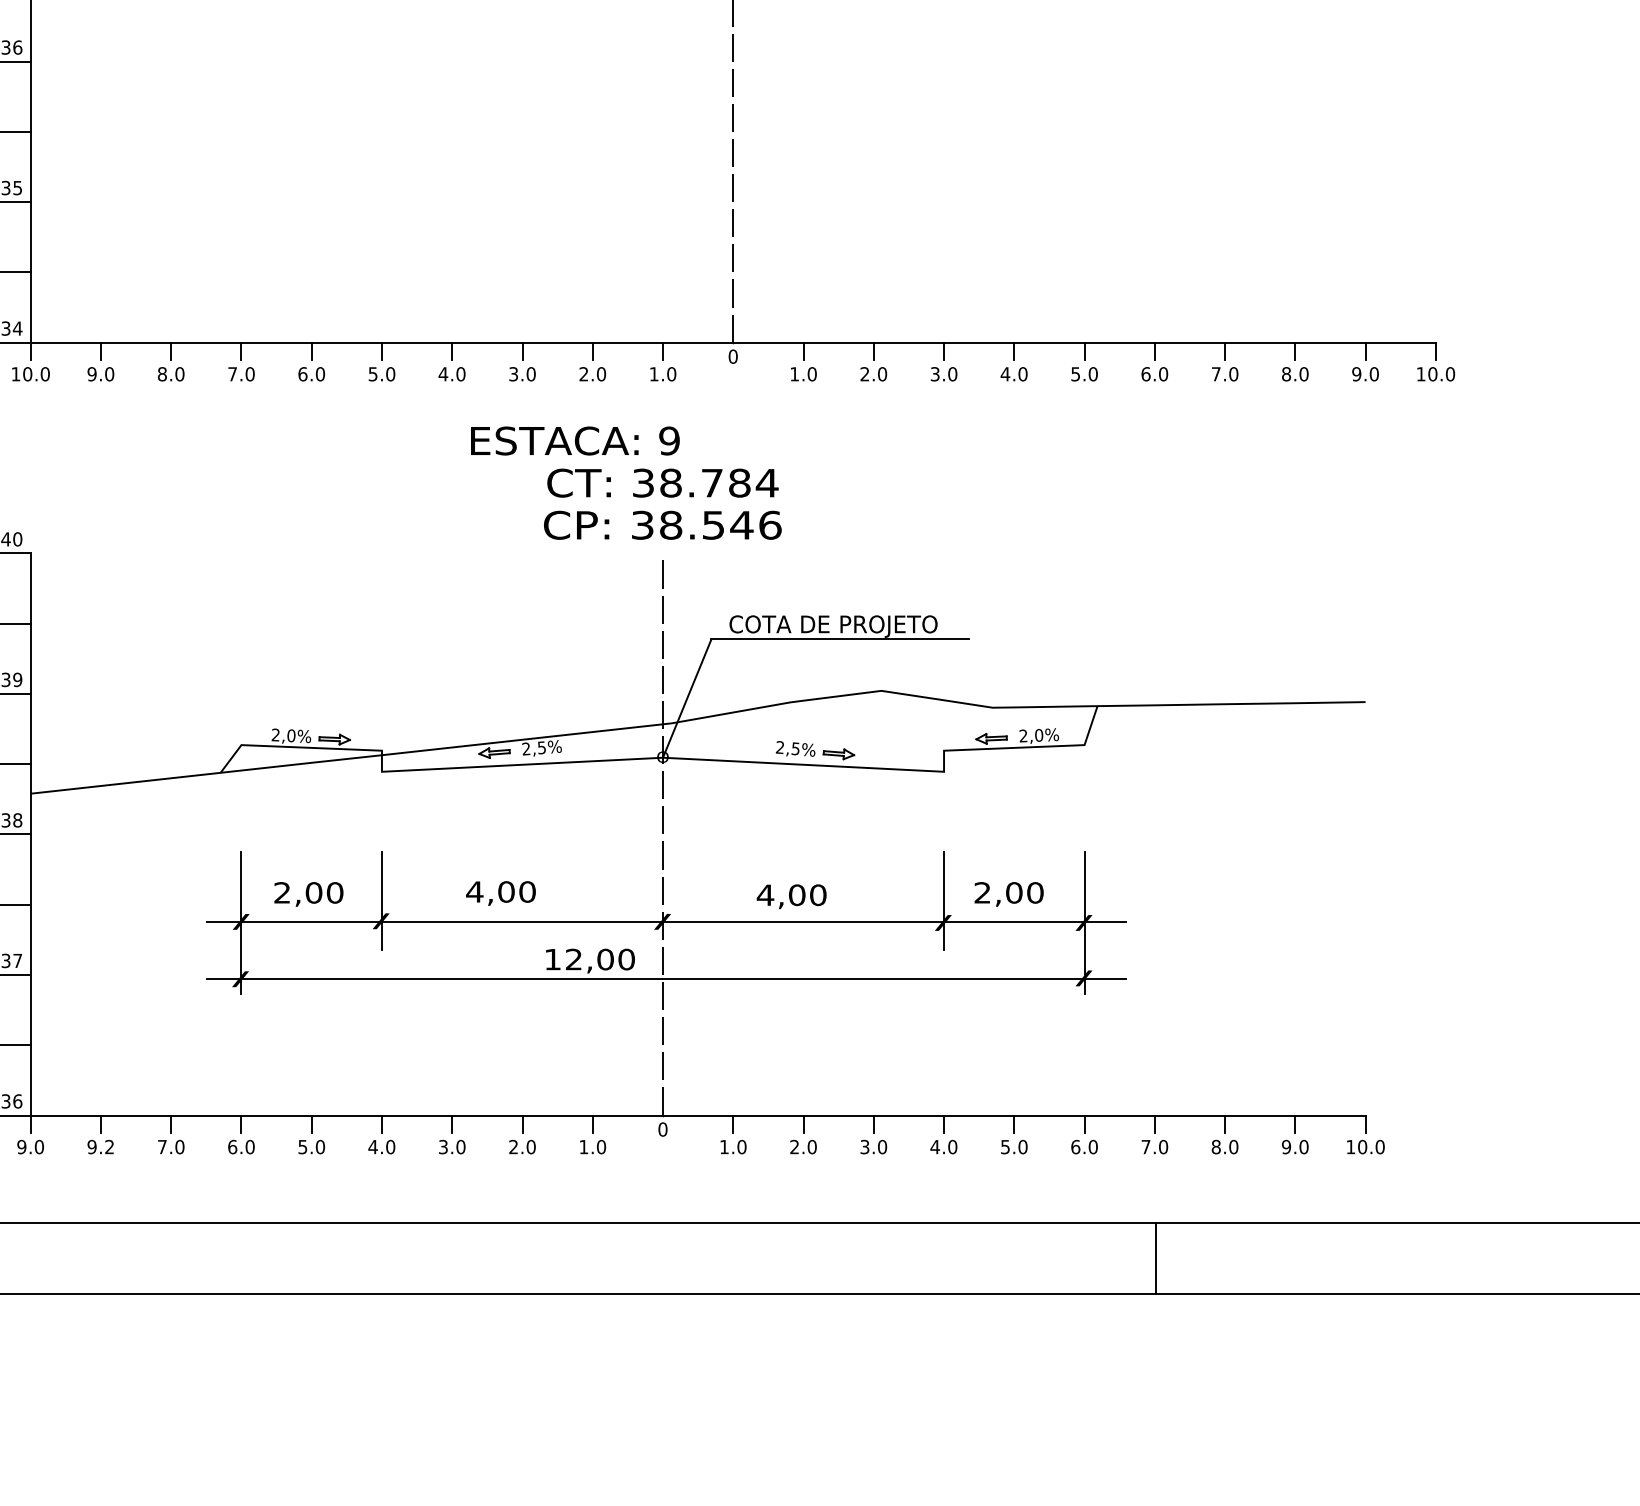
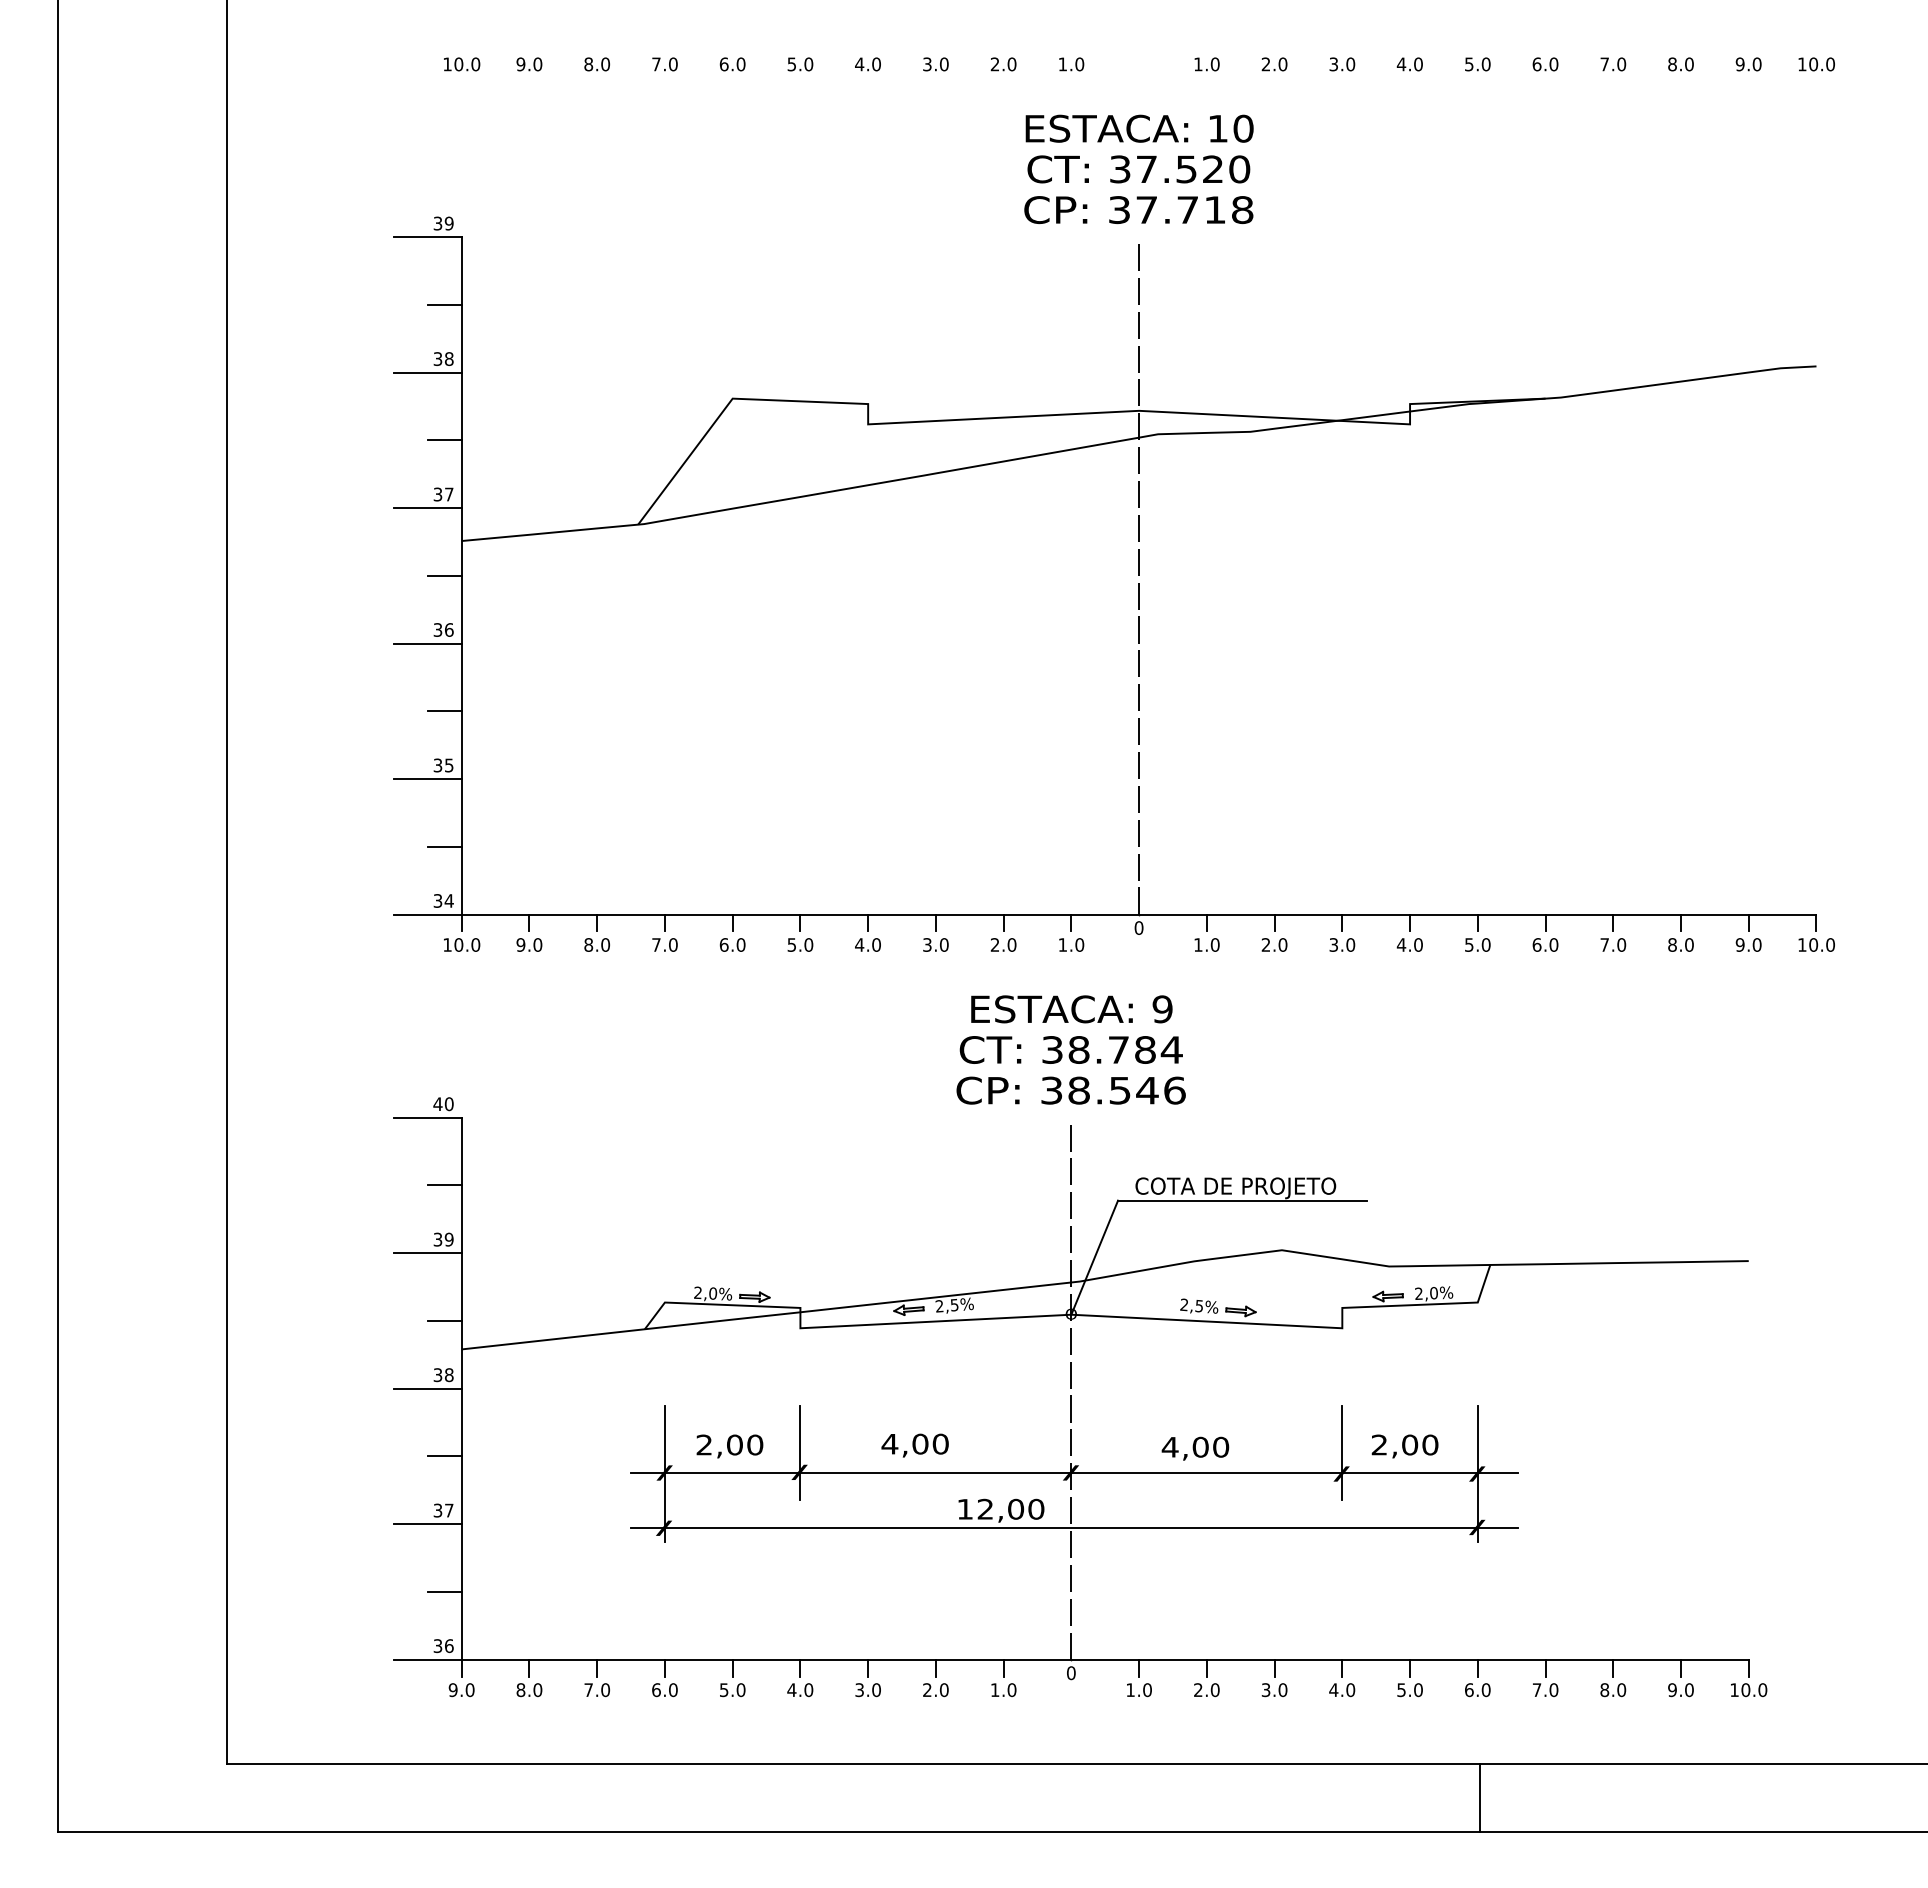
text: (574, 441) -> (1071, 1009), moved
text: (100, 1147) -> (529, 1690), 9.2 -> 8.0
line: (1155, 1258) -> (1480, 1797), moved

